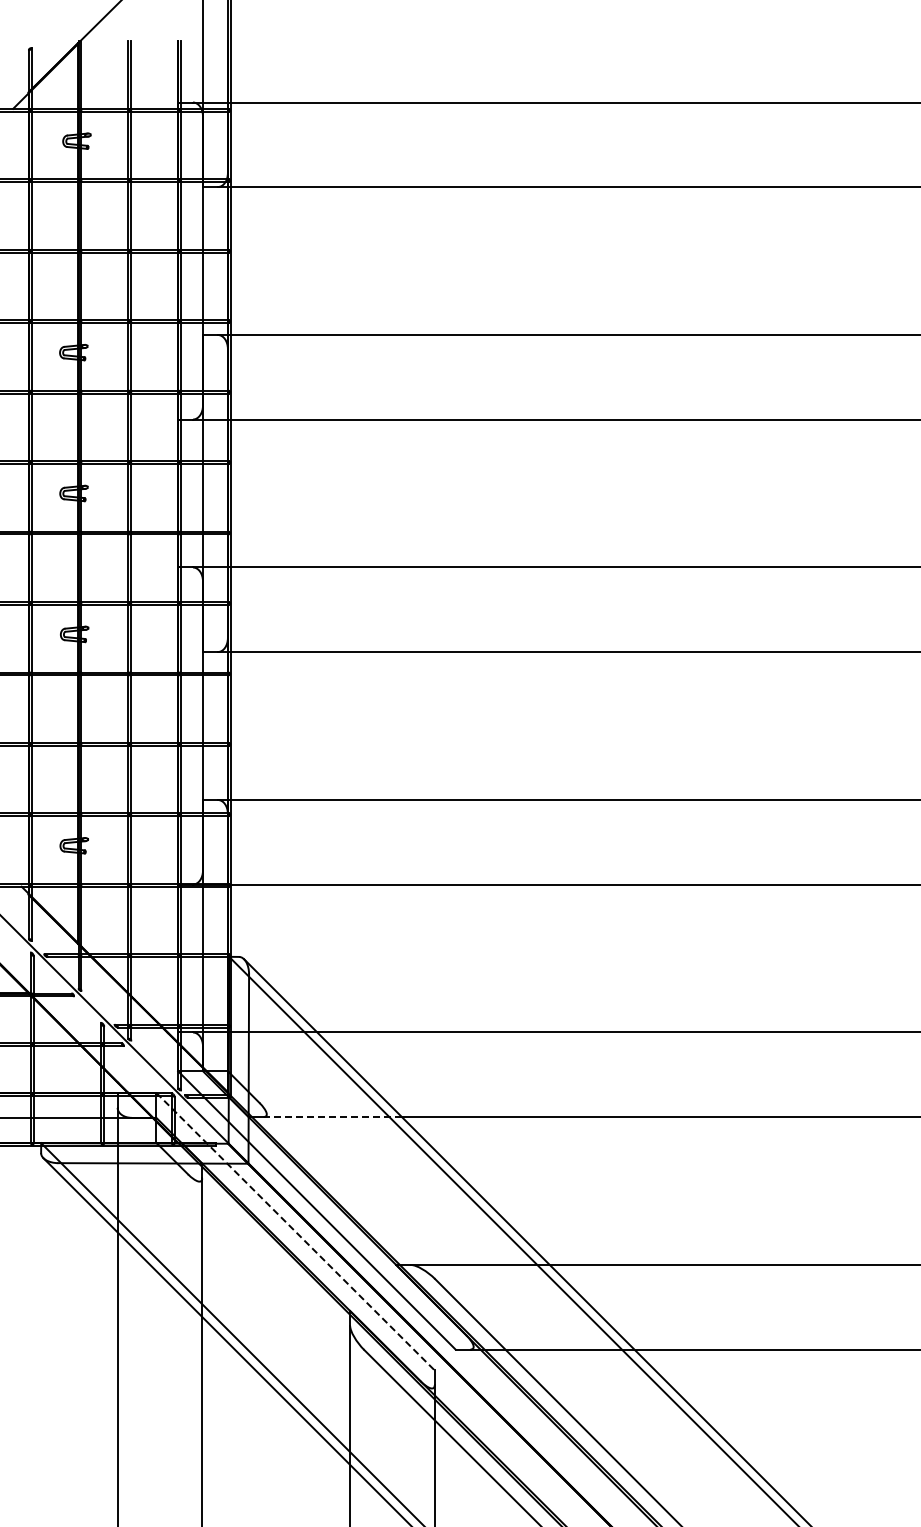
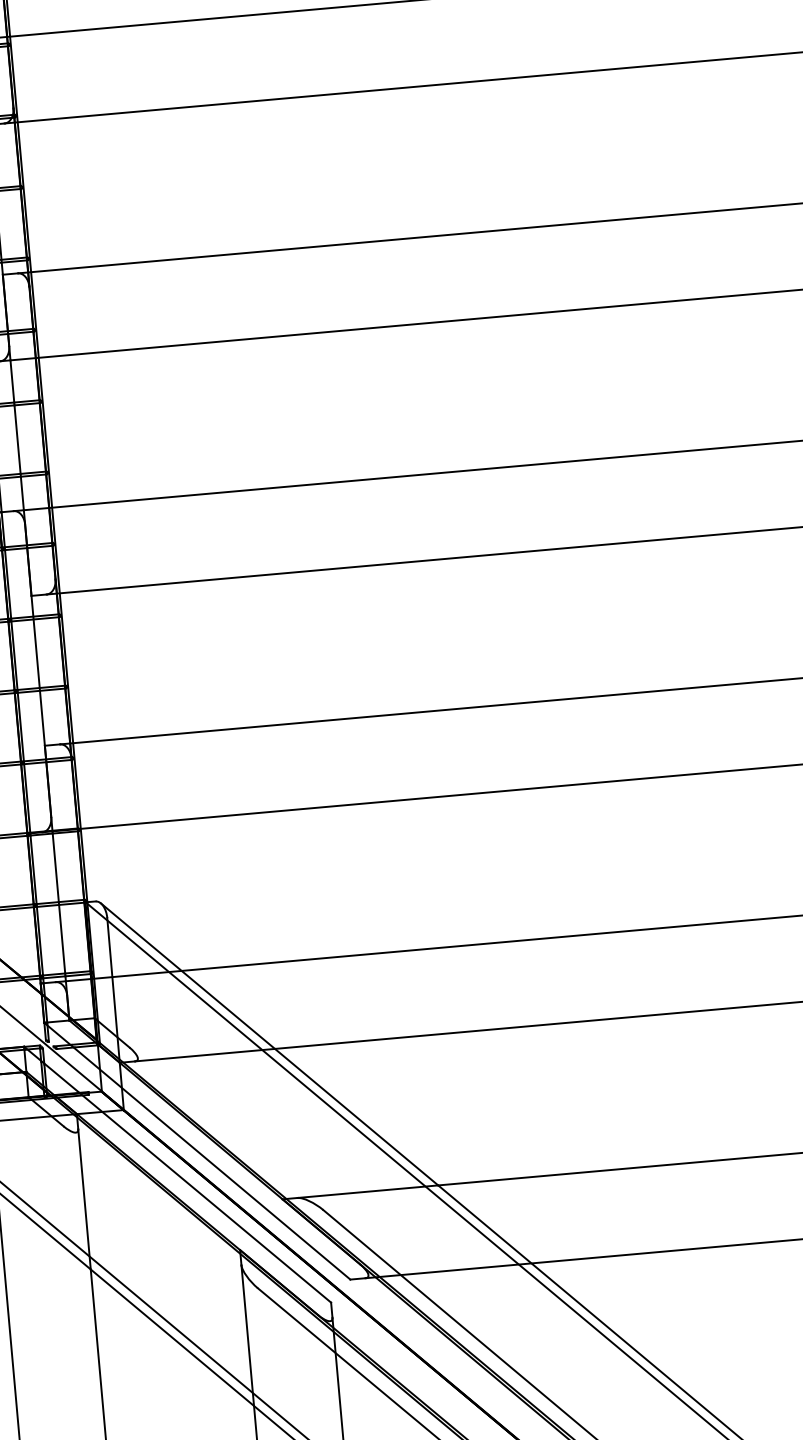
line: (332, 1117) -> (204, 1055), dashed -> solid
line: (295, 1232) -> (177, 1175), dashed -> solid

